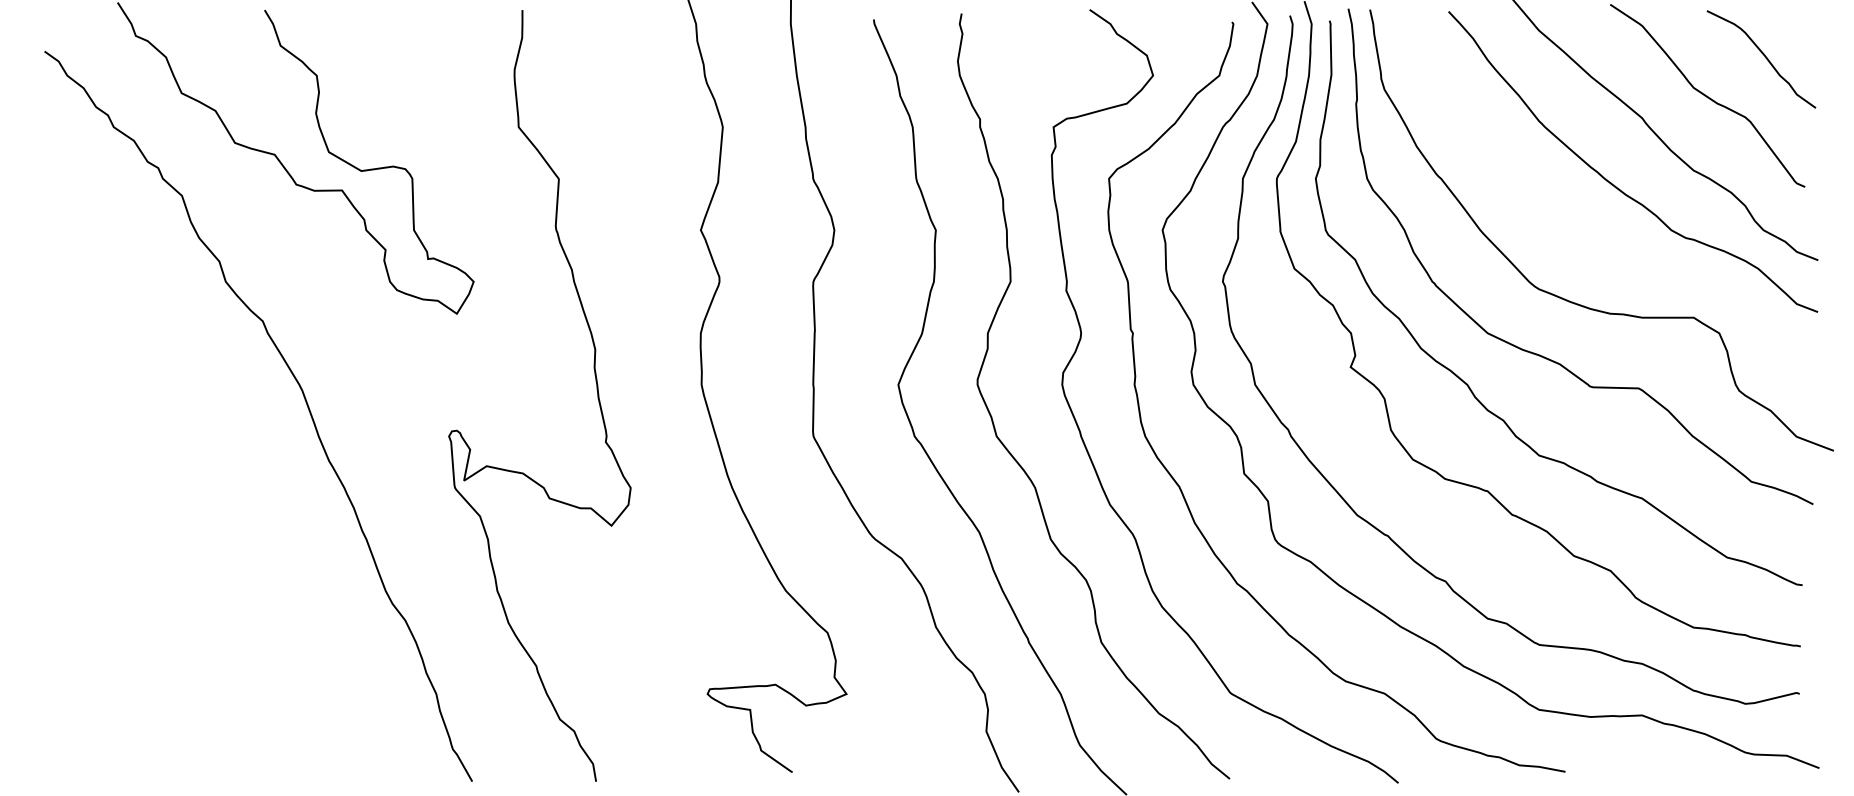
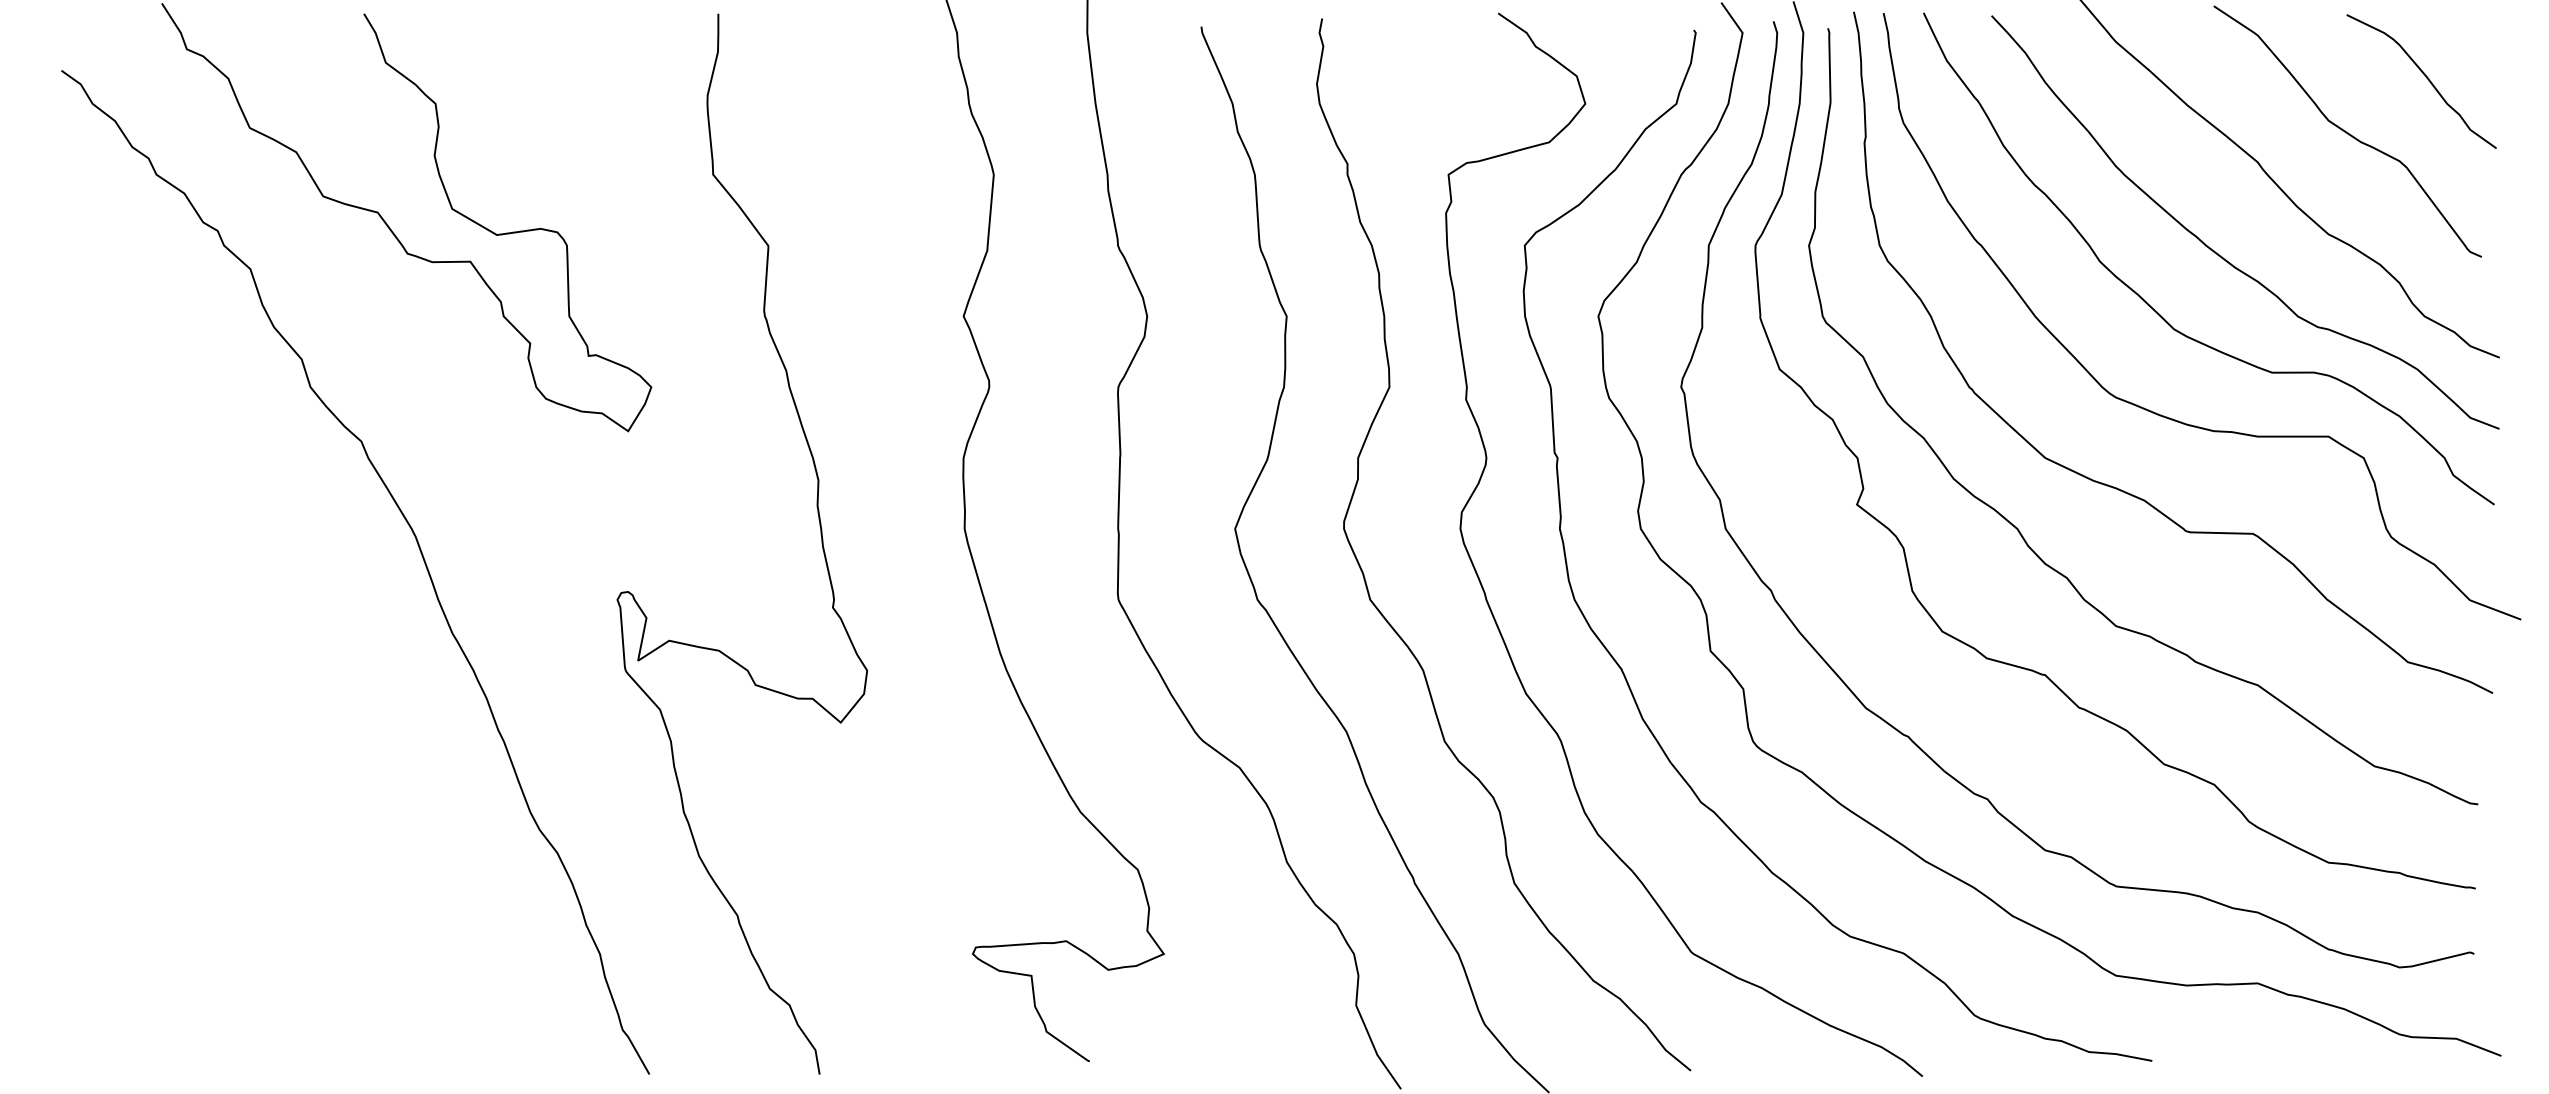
curve: (1568, 225) -> (2156, 310), added

